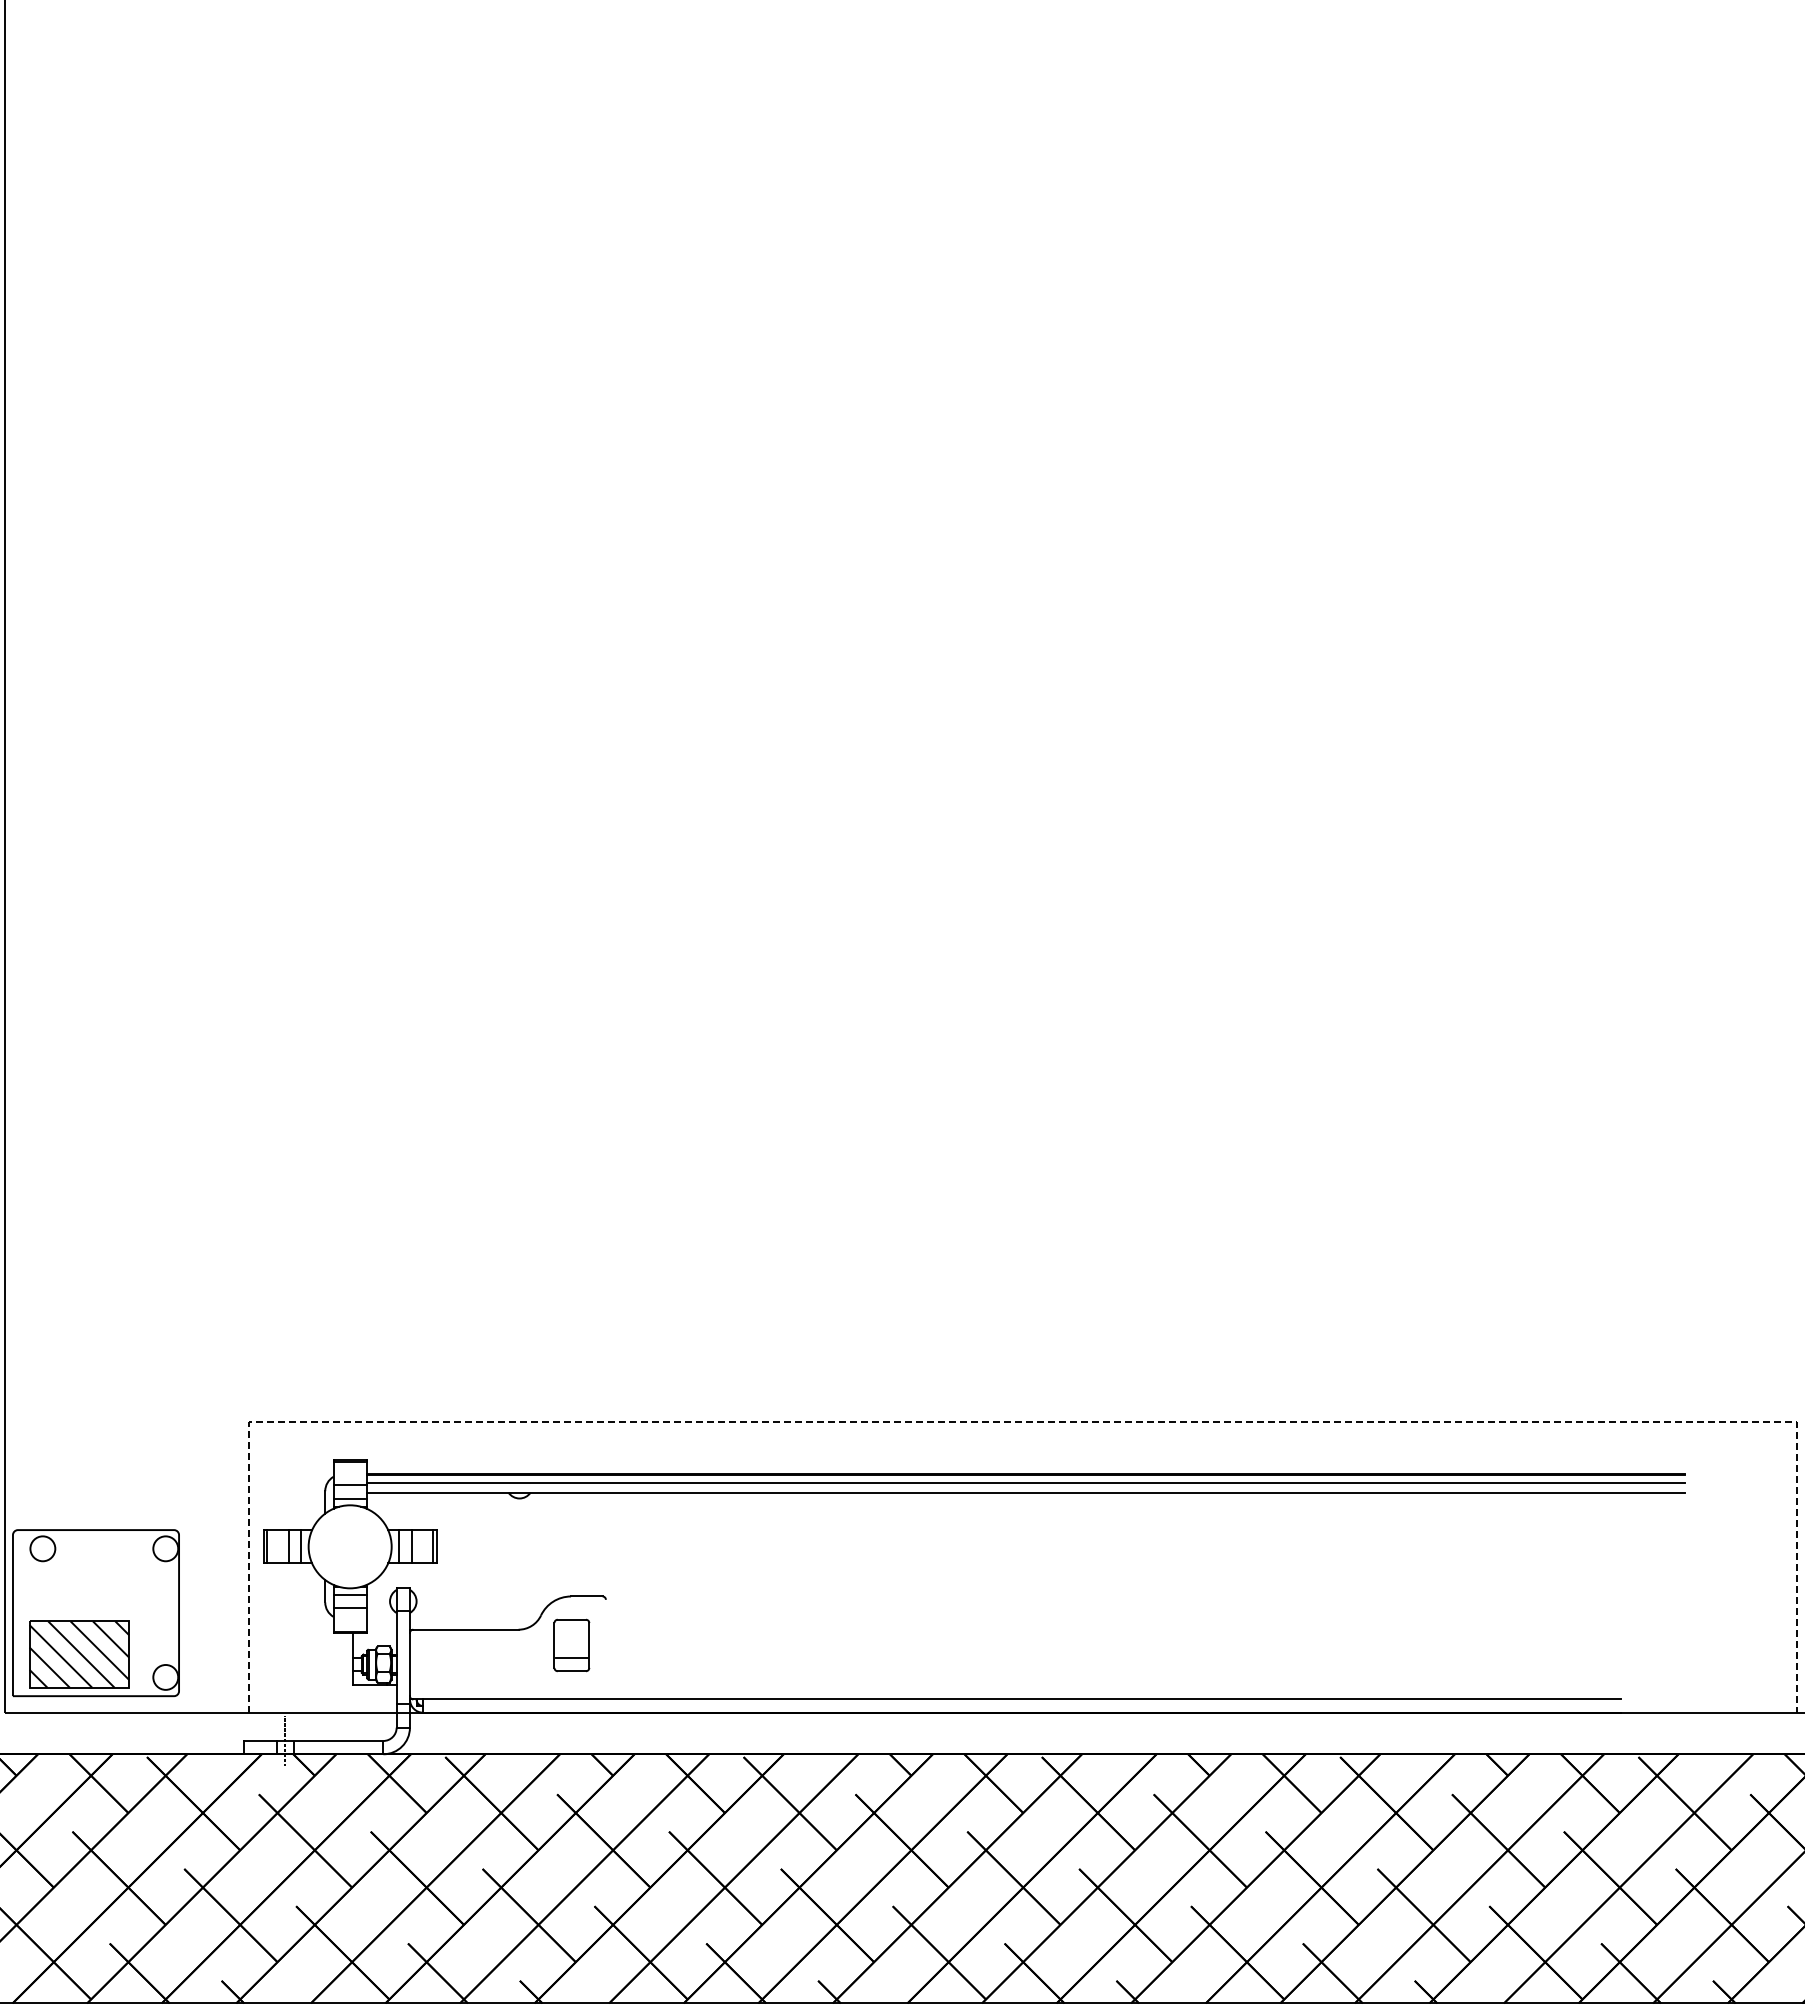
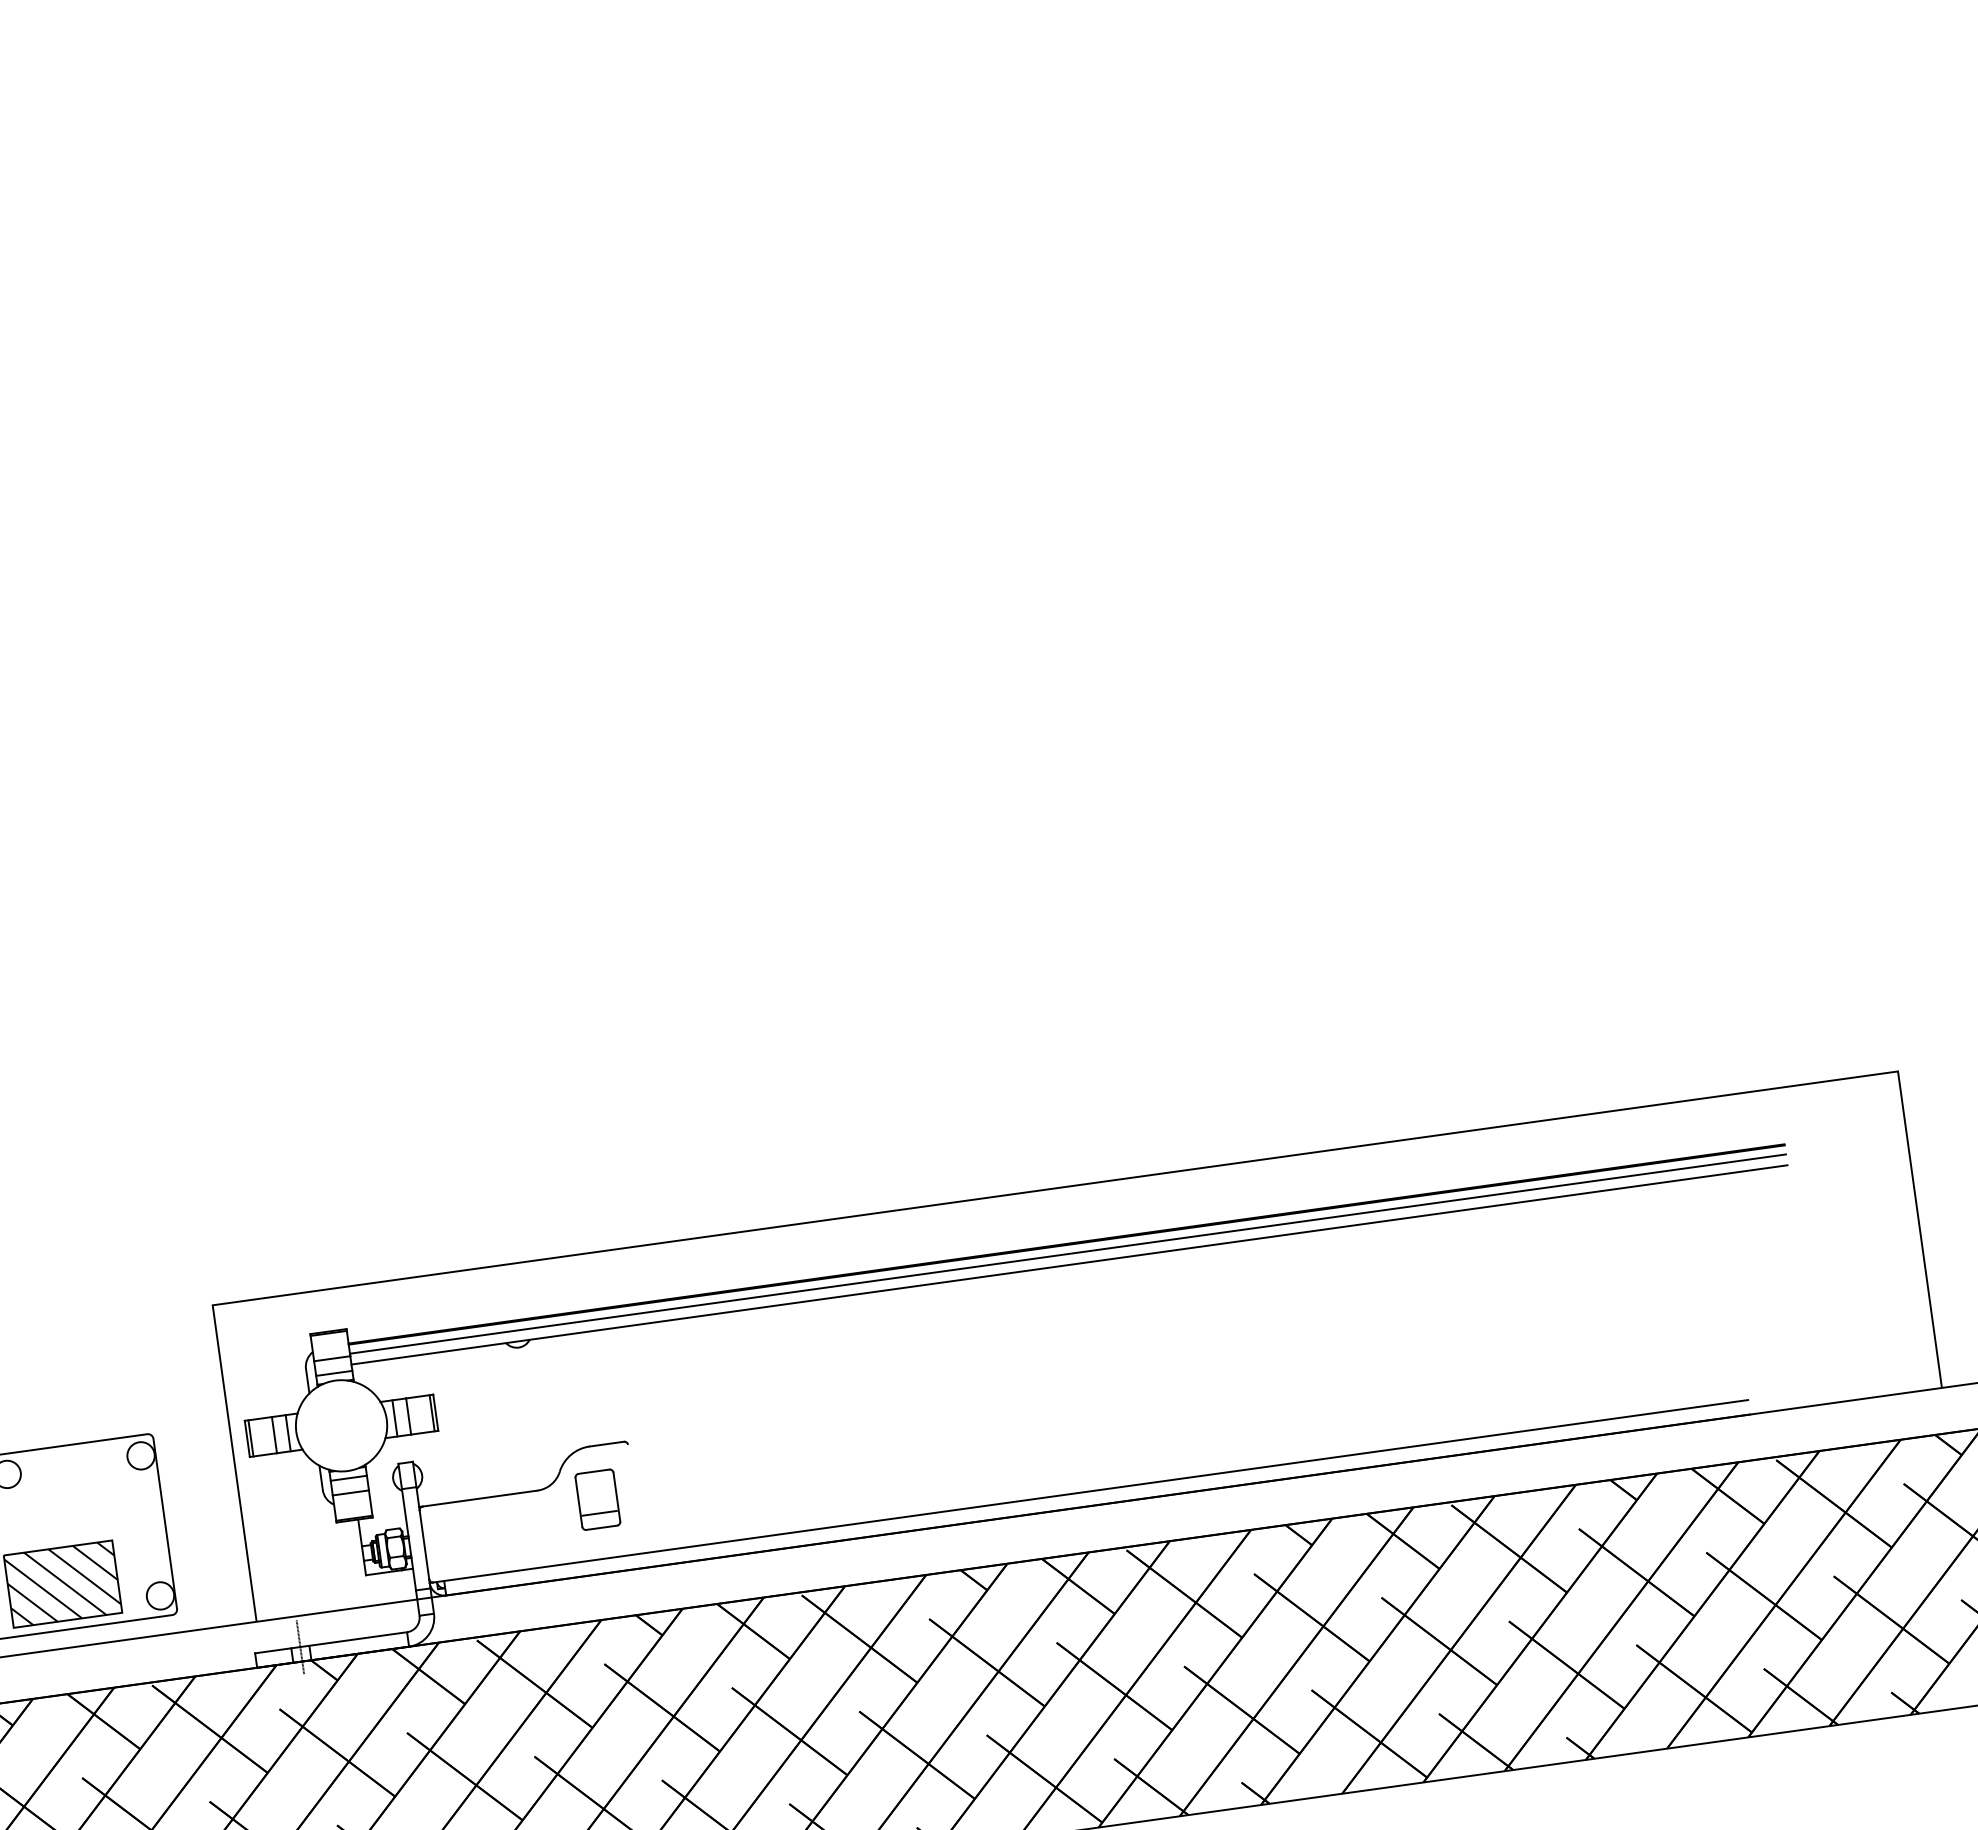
line: (1022, 1422) -> (1054, 1188), dashed -> solid

